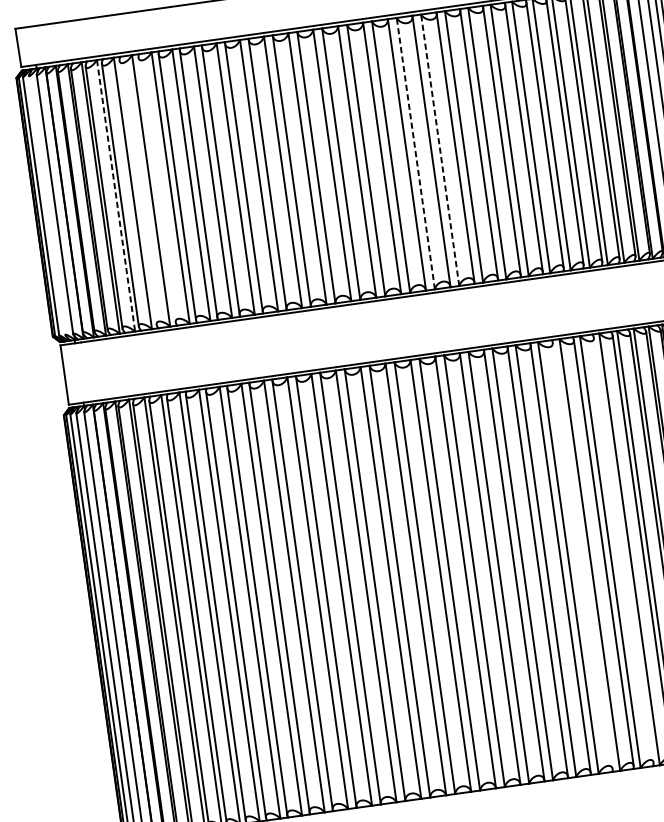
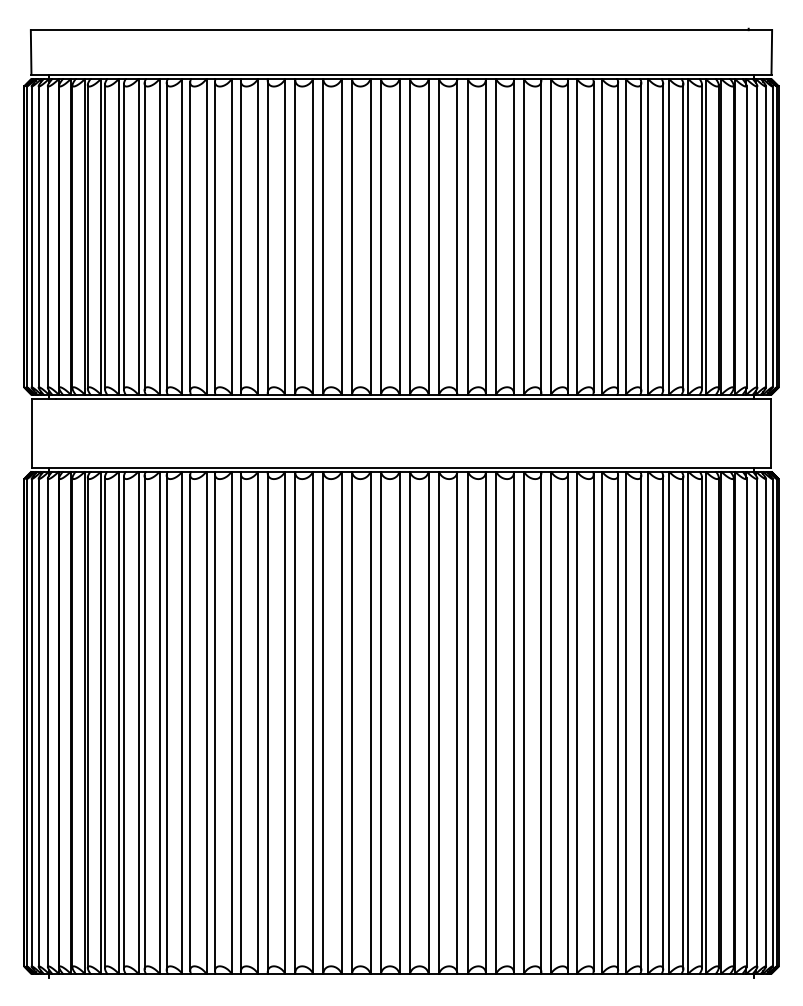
line: (440, 149) -> (496, 236), dashed -> solid
line: (415, 153) -> (467, 236), dashed -> solid
line: (156, 189) -> (166, 236), added
line: (138, 192) -> (144, 236), added
line: (115, 195) -> (118, 236), dashed -> solid
line: (46, 205) -> (38, 236), added
line: (623, 550) -> (641, 722), added
line: (582, 555) -> (593, 722), added

